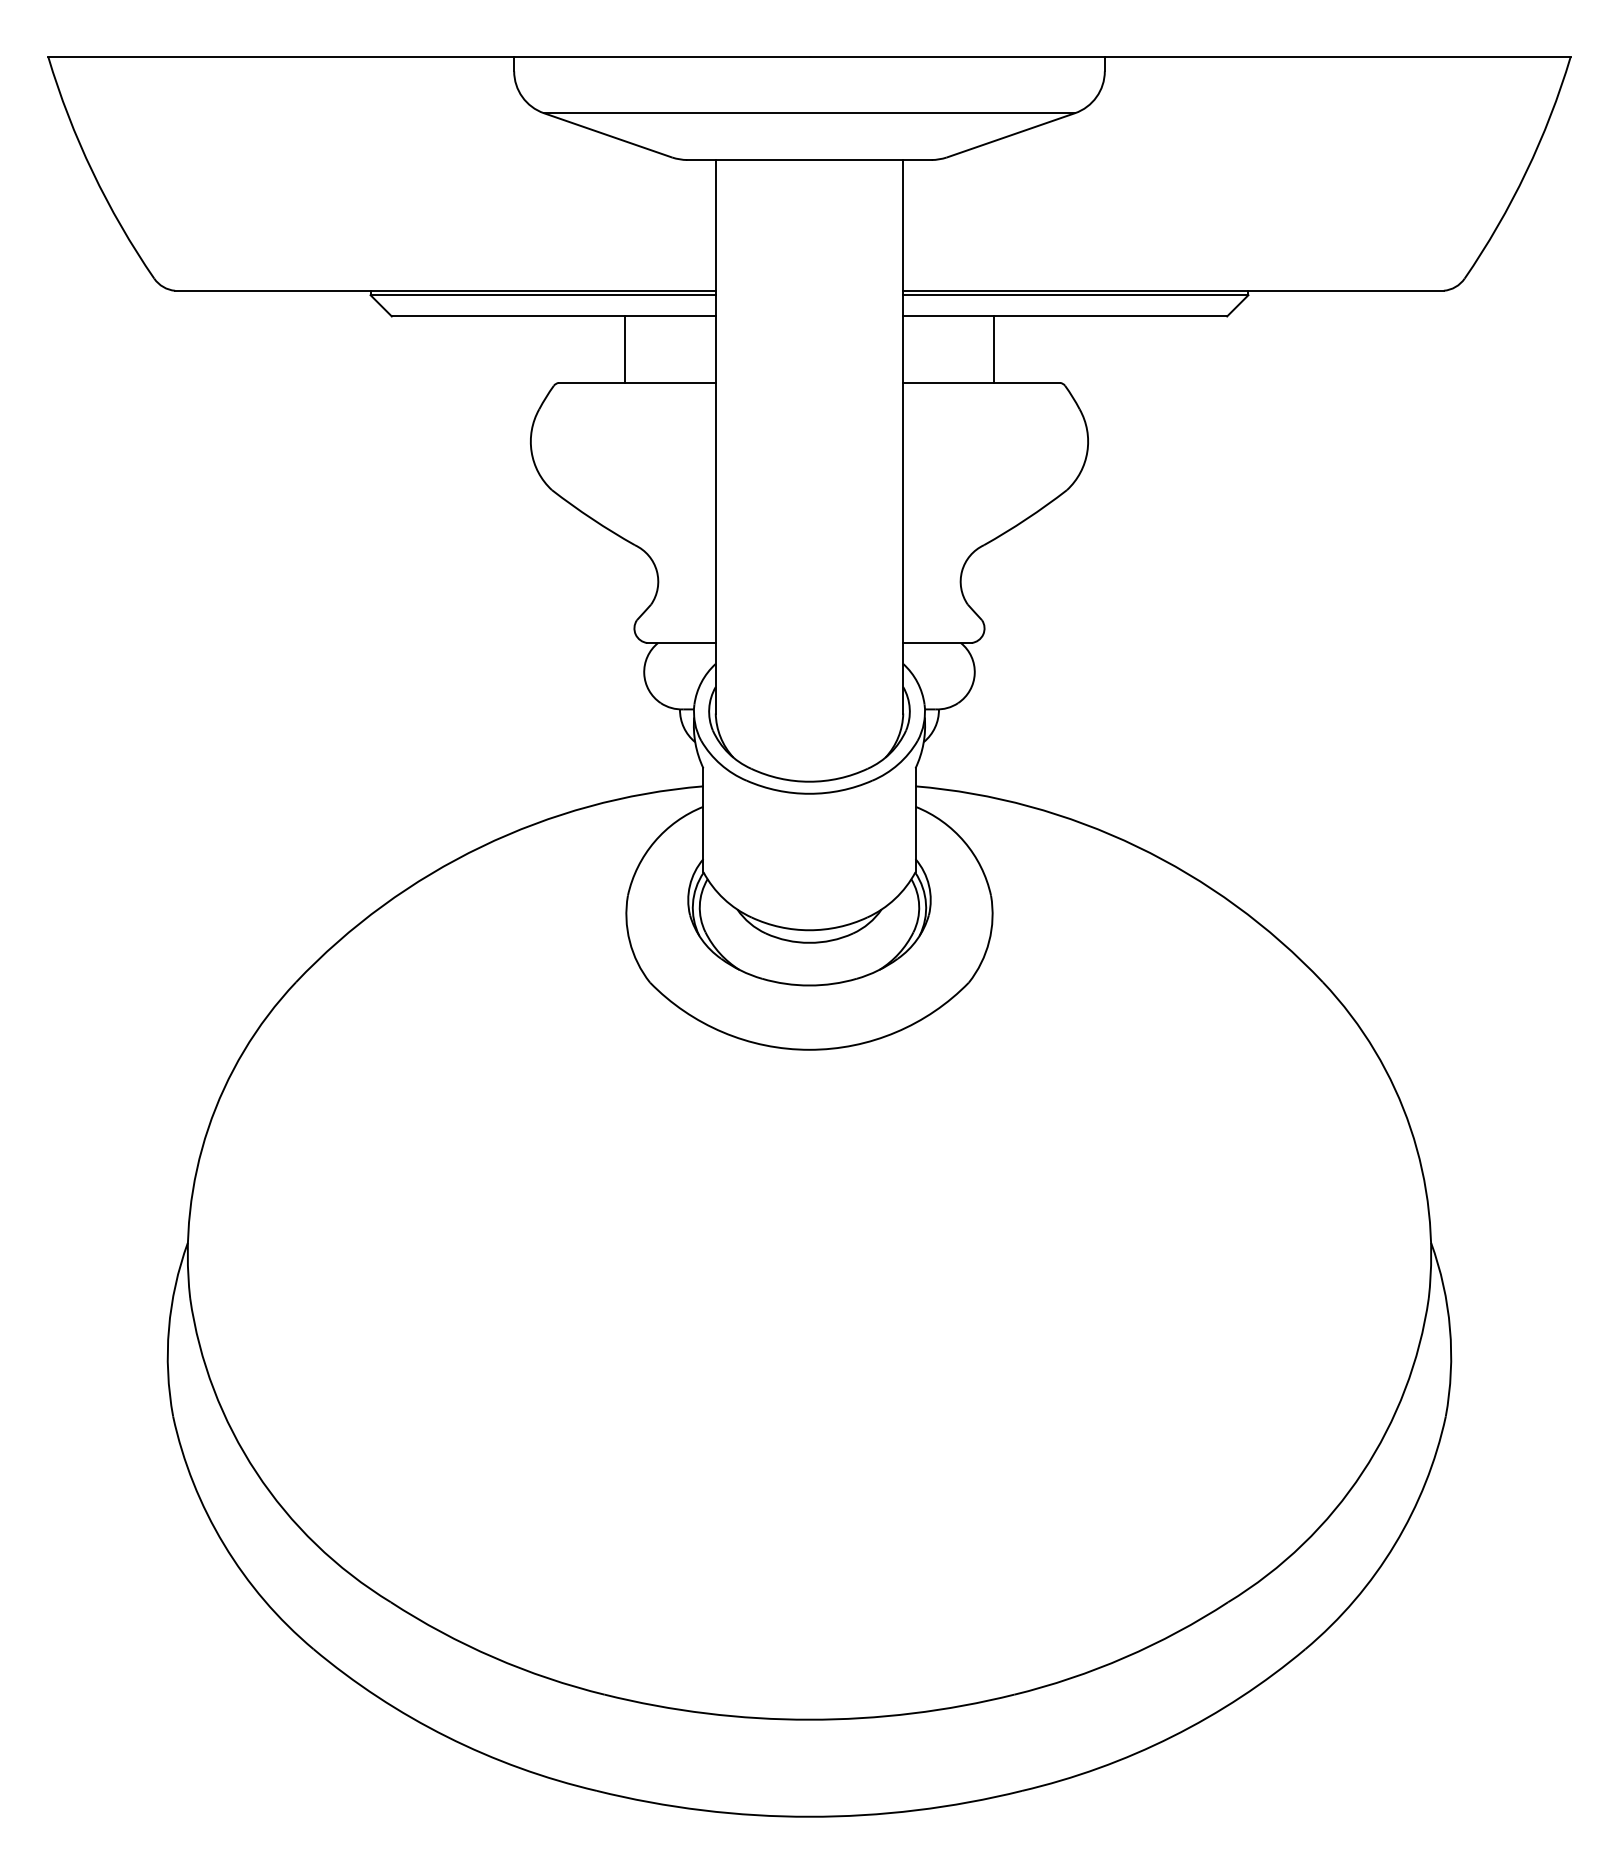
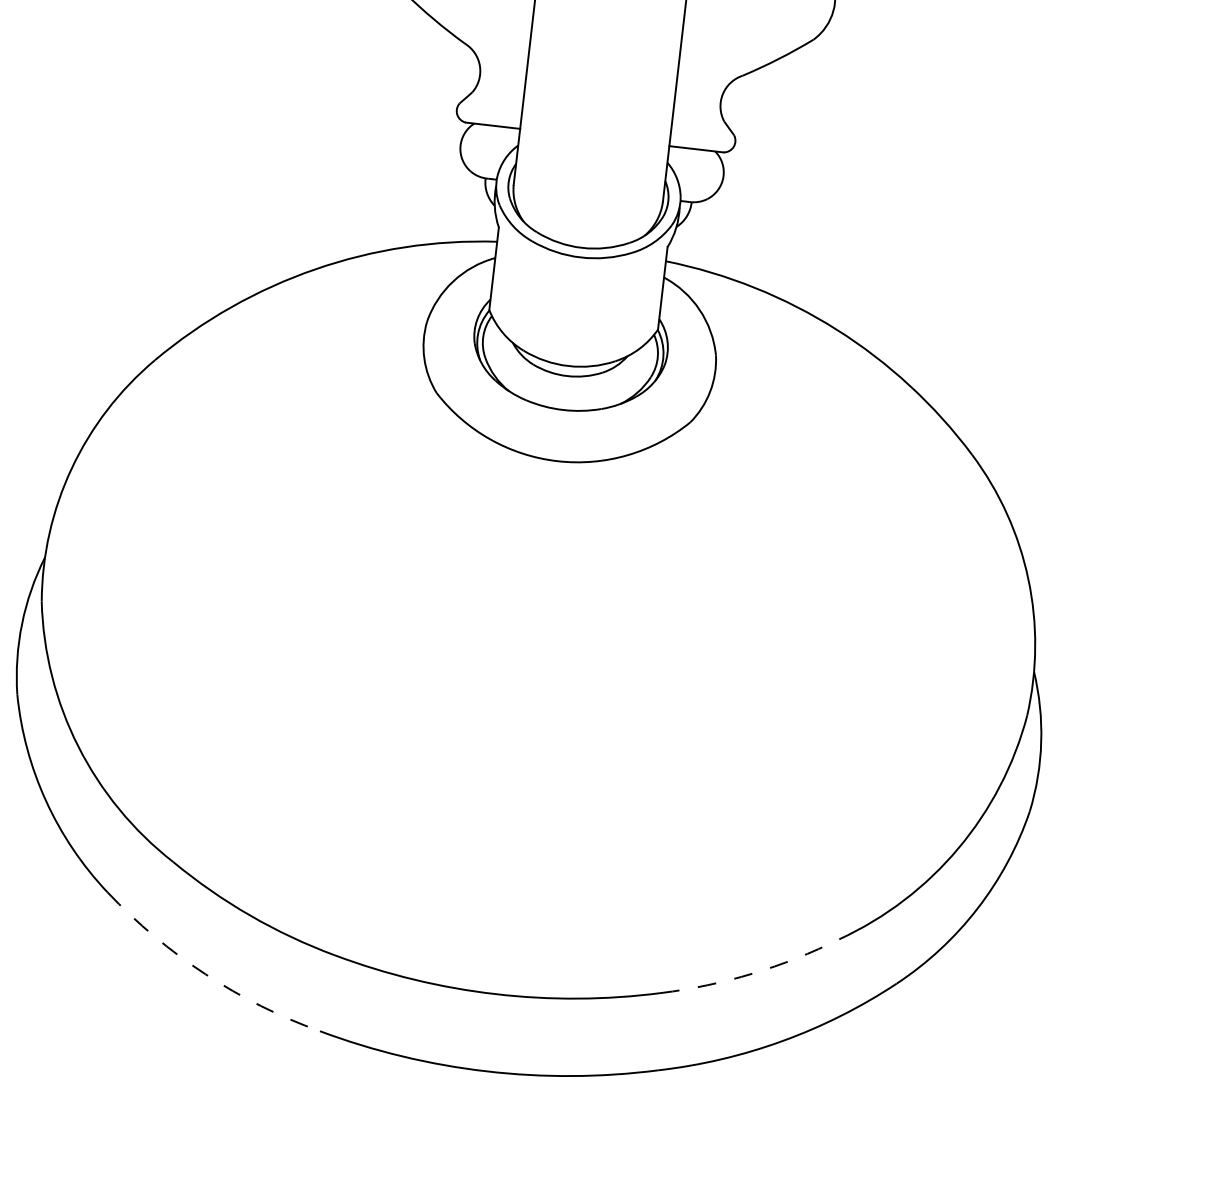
arc: (1125, 1657) -> (752, 973), solid -> dashed
arc: (446, 1736) -> (205, 974), solid -> dashed

